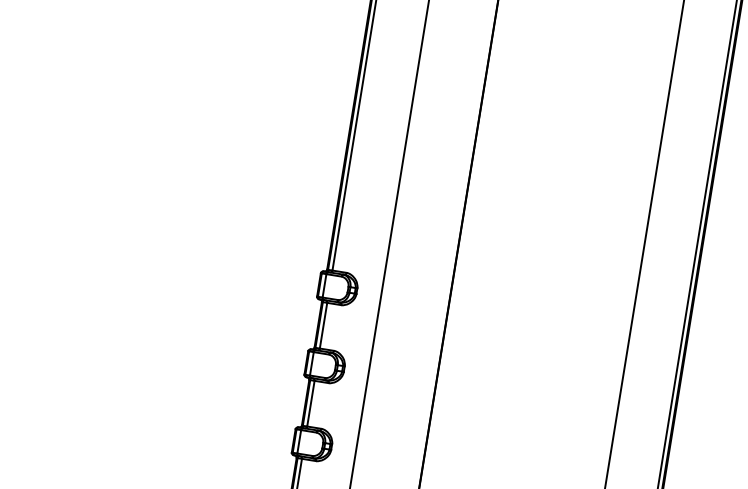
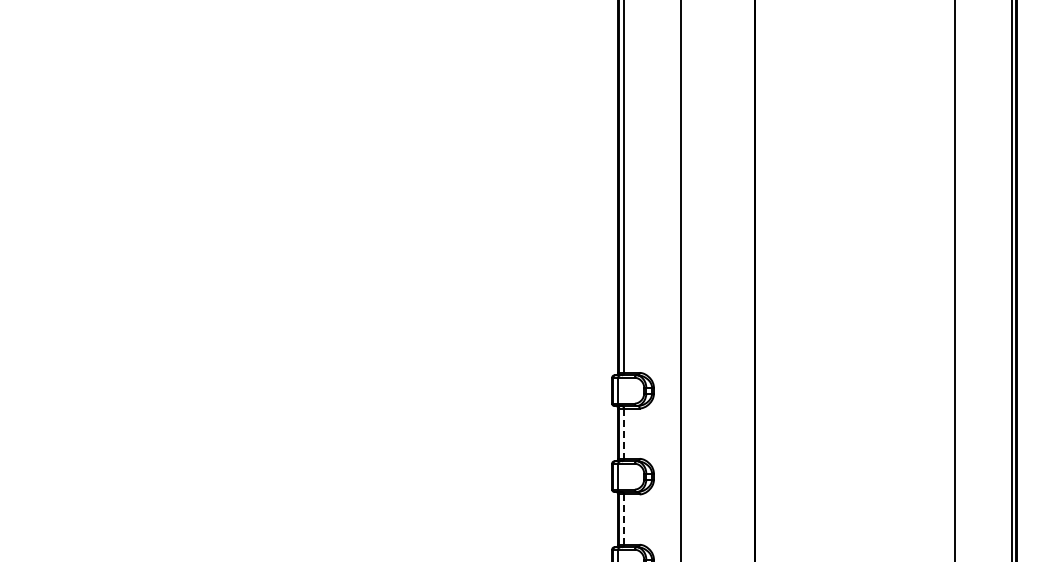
line: (323, 326) -> (624, 434), solid -> dashed
line: (311, 404) -> (624, 520), solid -> dashed

